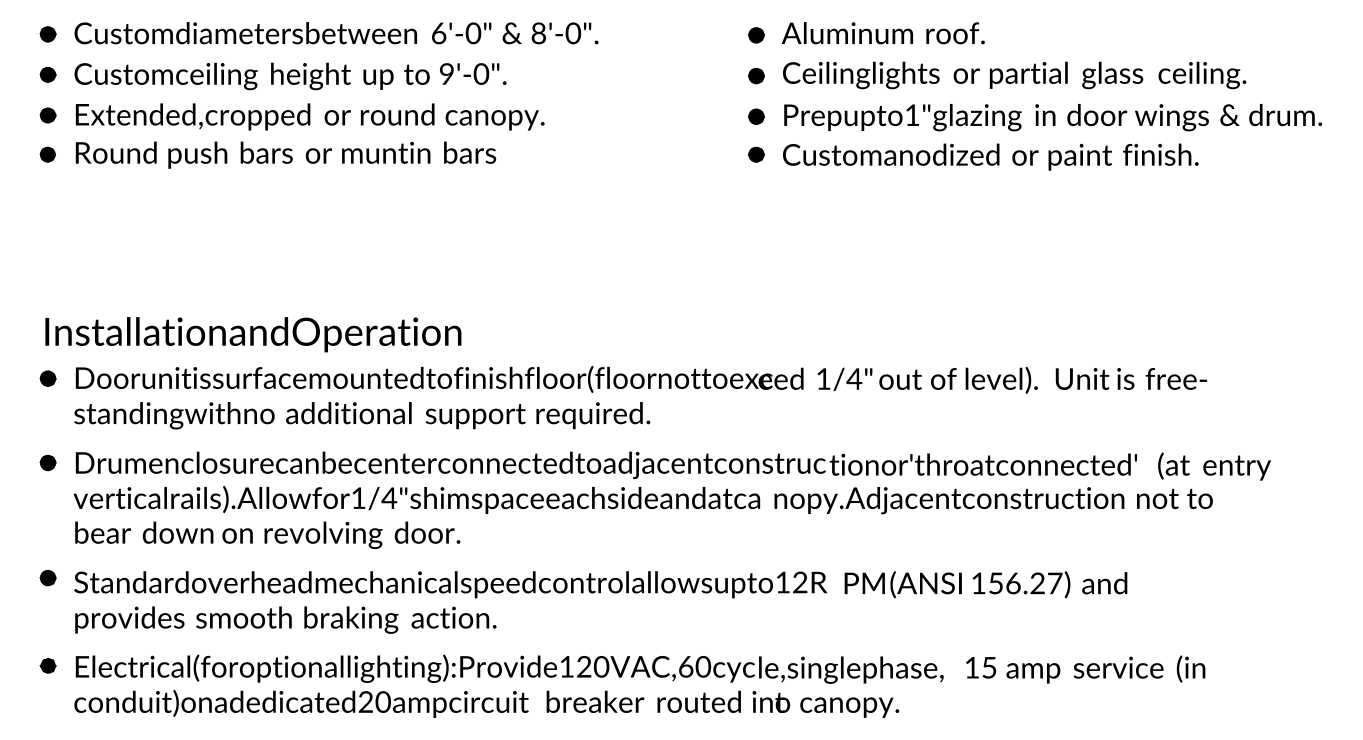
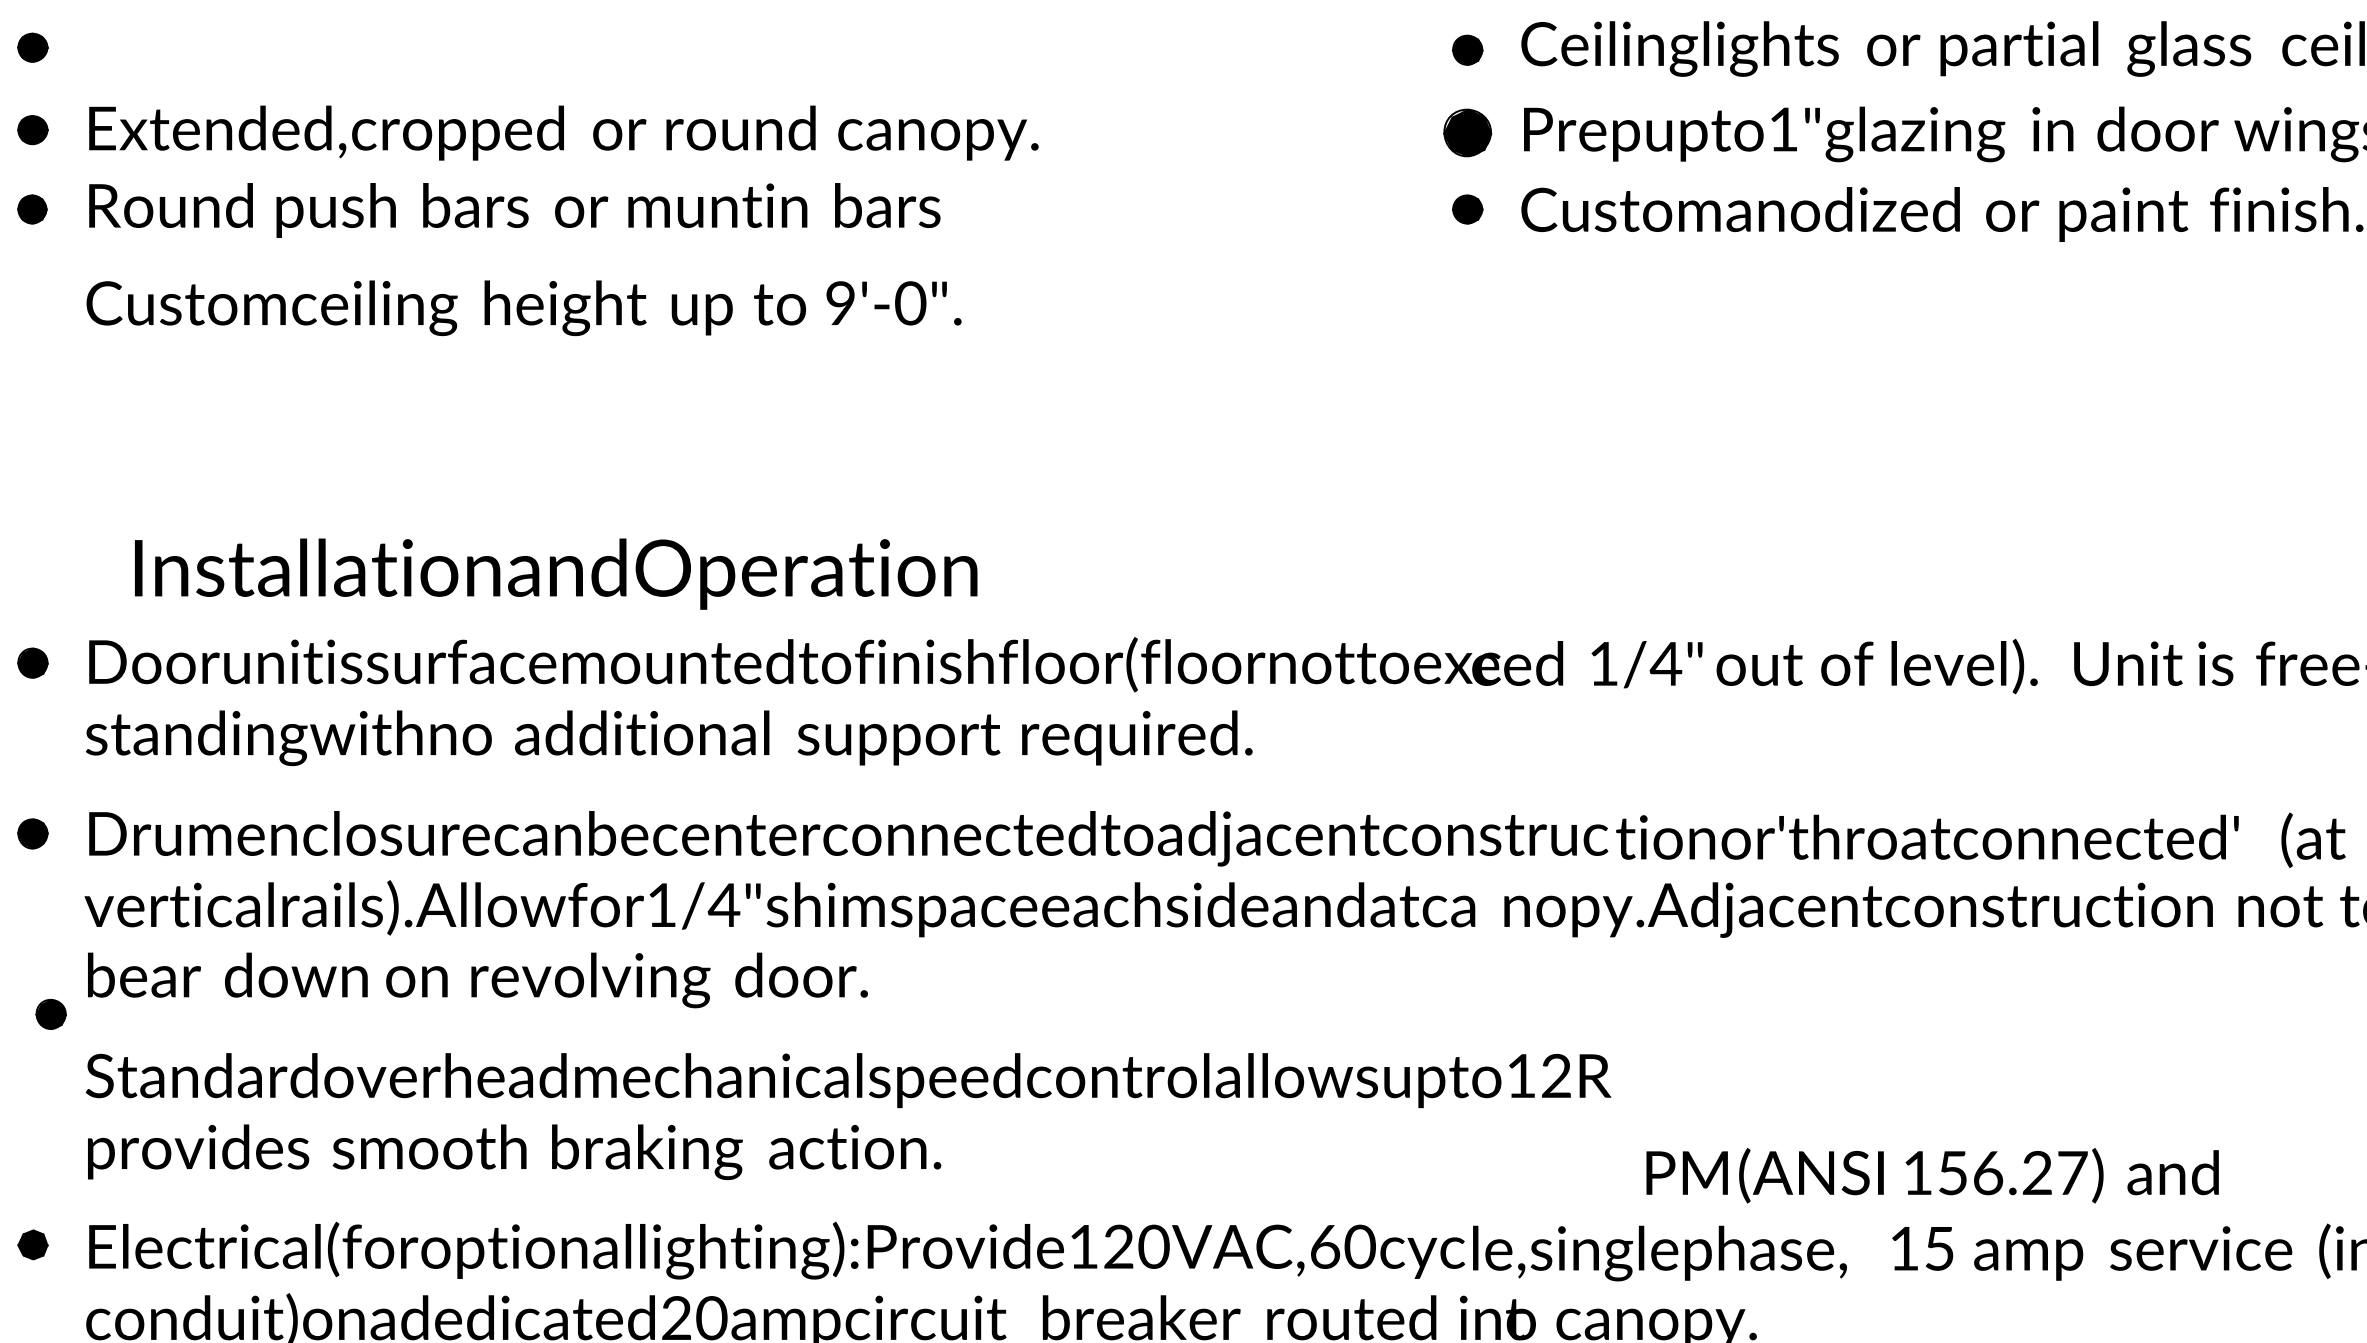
text: (290, 76) -> (523, 308), moved
part: (756, 116) -> (1467, 132), size x1.6
text: (253, 334) -> (556, 573), moved
part: (47, 578) -> (49, 1015), moved
text: (985, 584) -> (1931, 1175), moved

